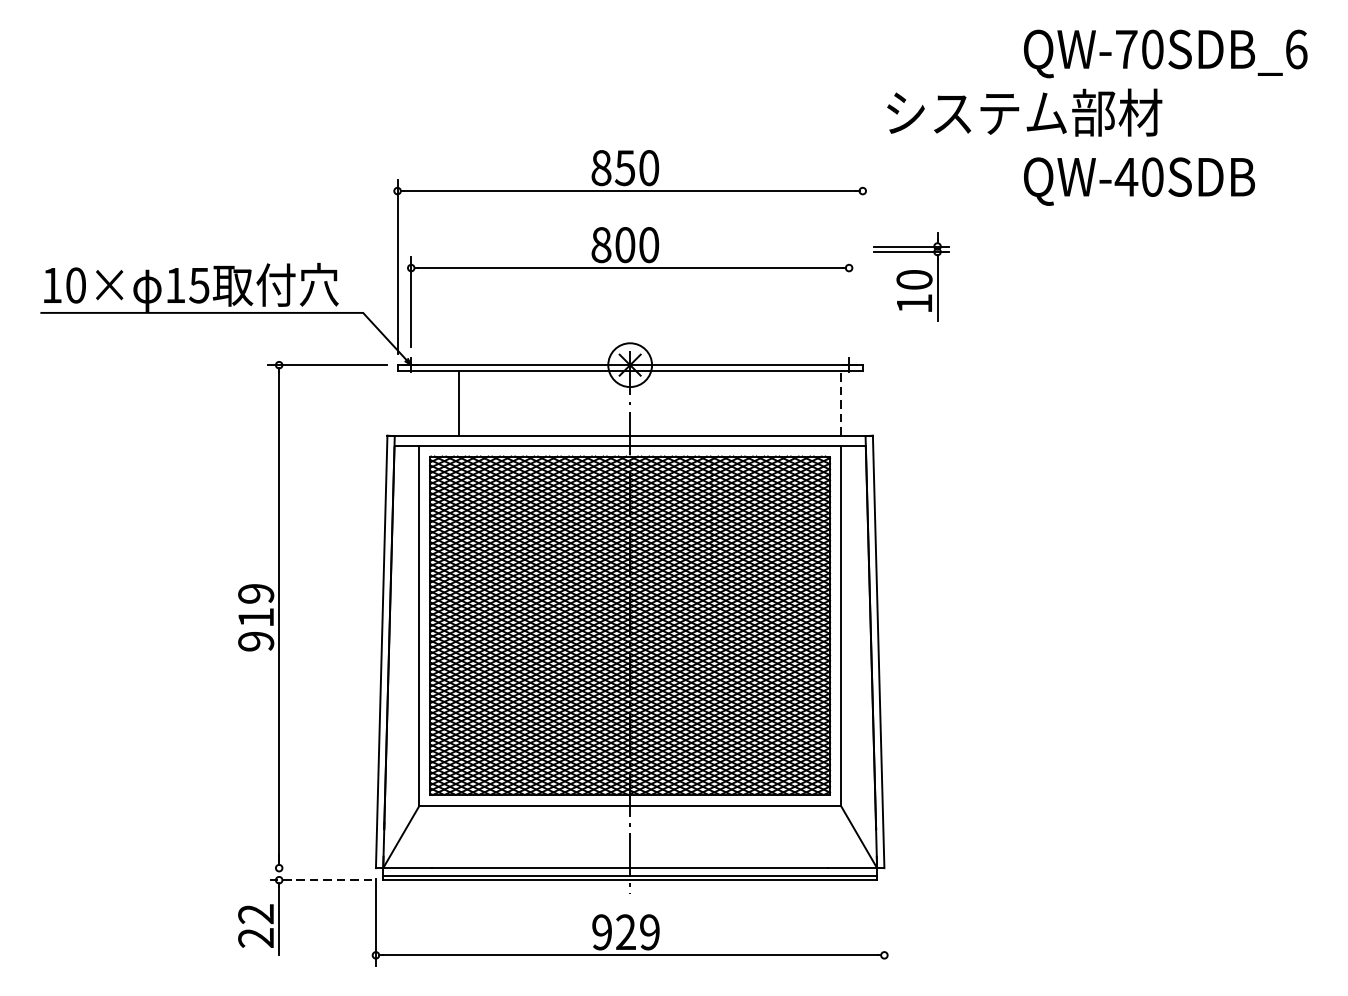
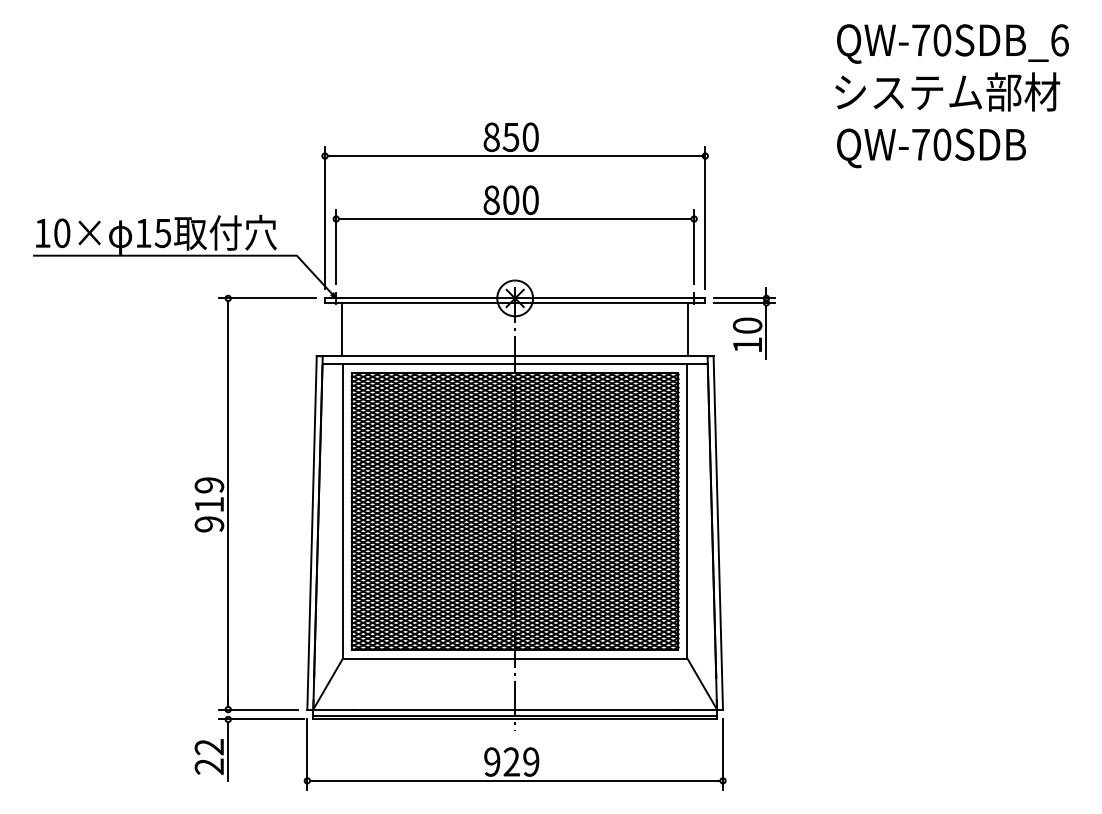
text: (1024, 112) -> (947, 91), moved
text: (1126, 176) -> (920, 144), QW-40SDB -> QW-70SDB
line: (862, 267) -> (705, 218), added
part: (910, 277) -> (744, 323), moved
line: (849, 301) -> (694, 246), added
line: (459, 403) -> (342, 329), moved
line: (840, 403) -> (687, 329), dashed -> solid
line: (316, 868) -> (258, 709), added
line: (319, 880) -> (261, 719), dashed -> solid
line: (883, 921) -> (722, 753), added

